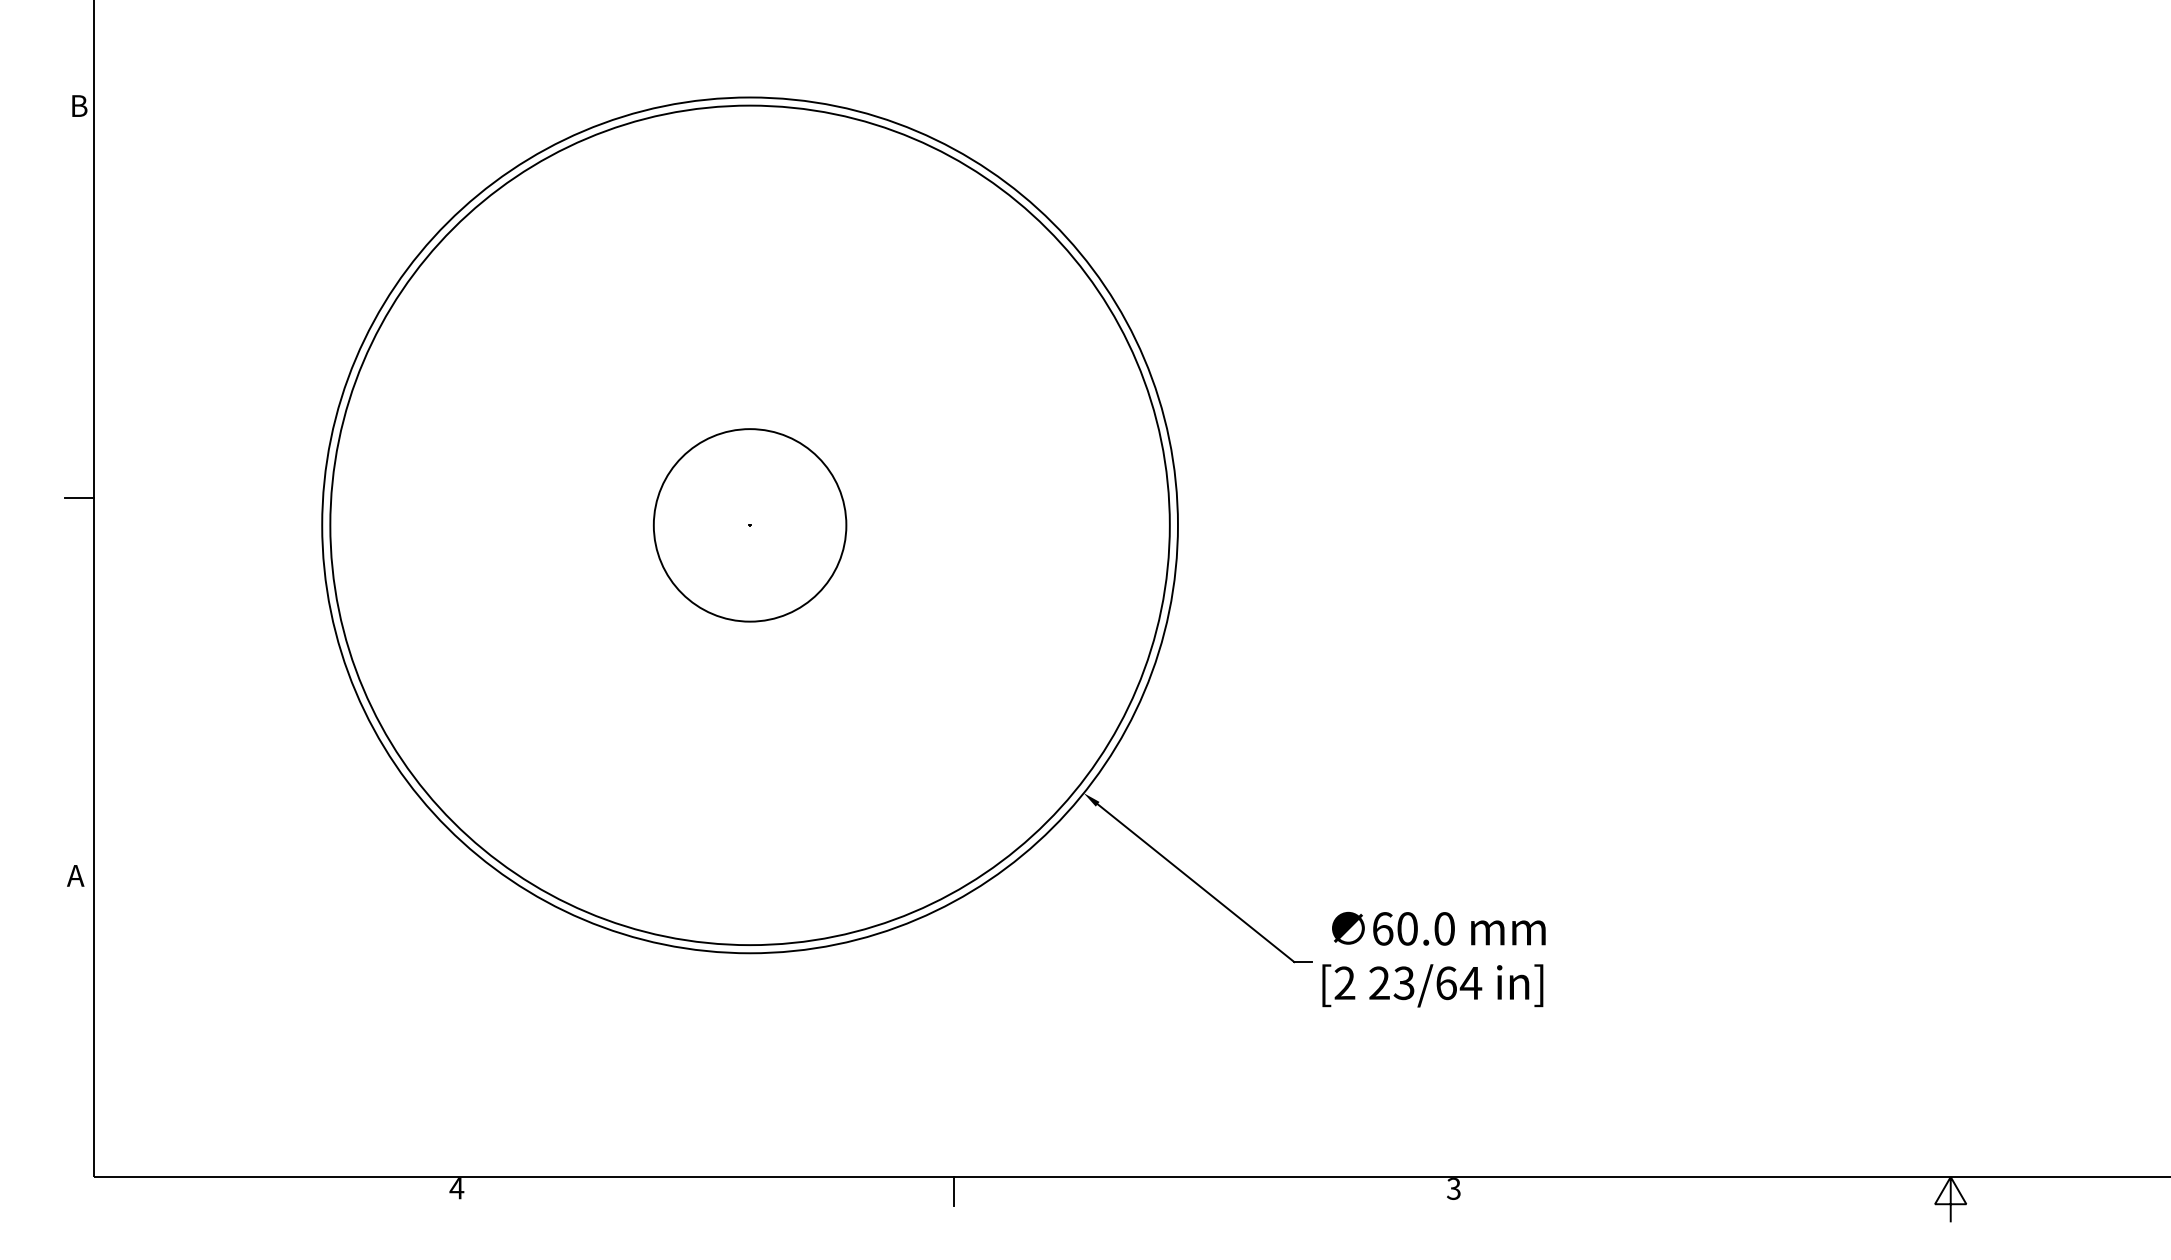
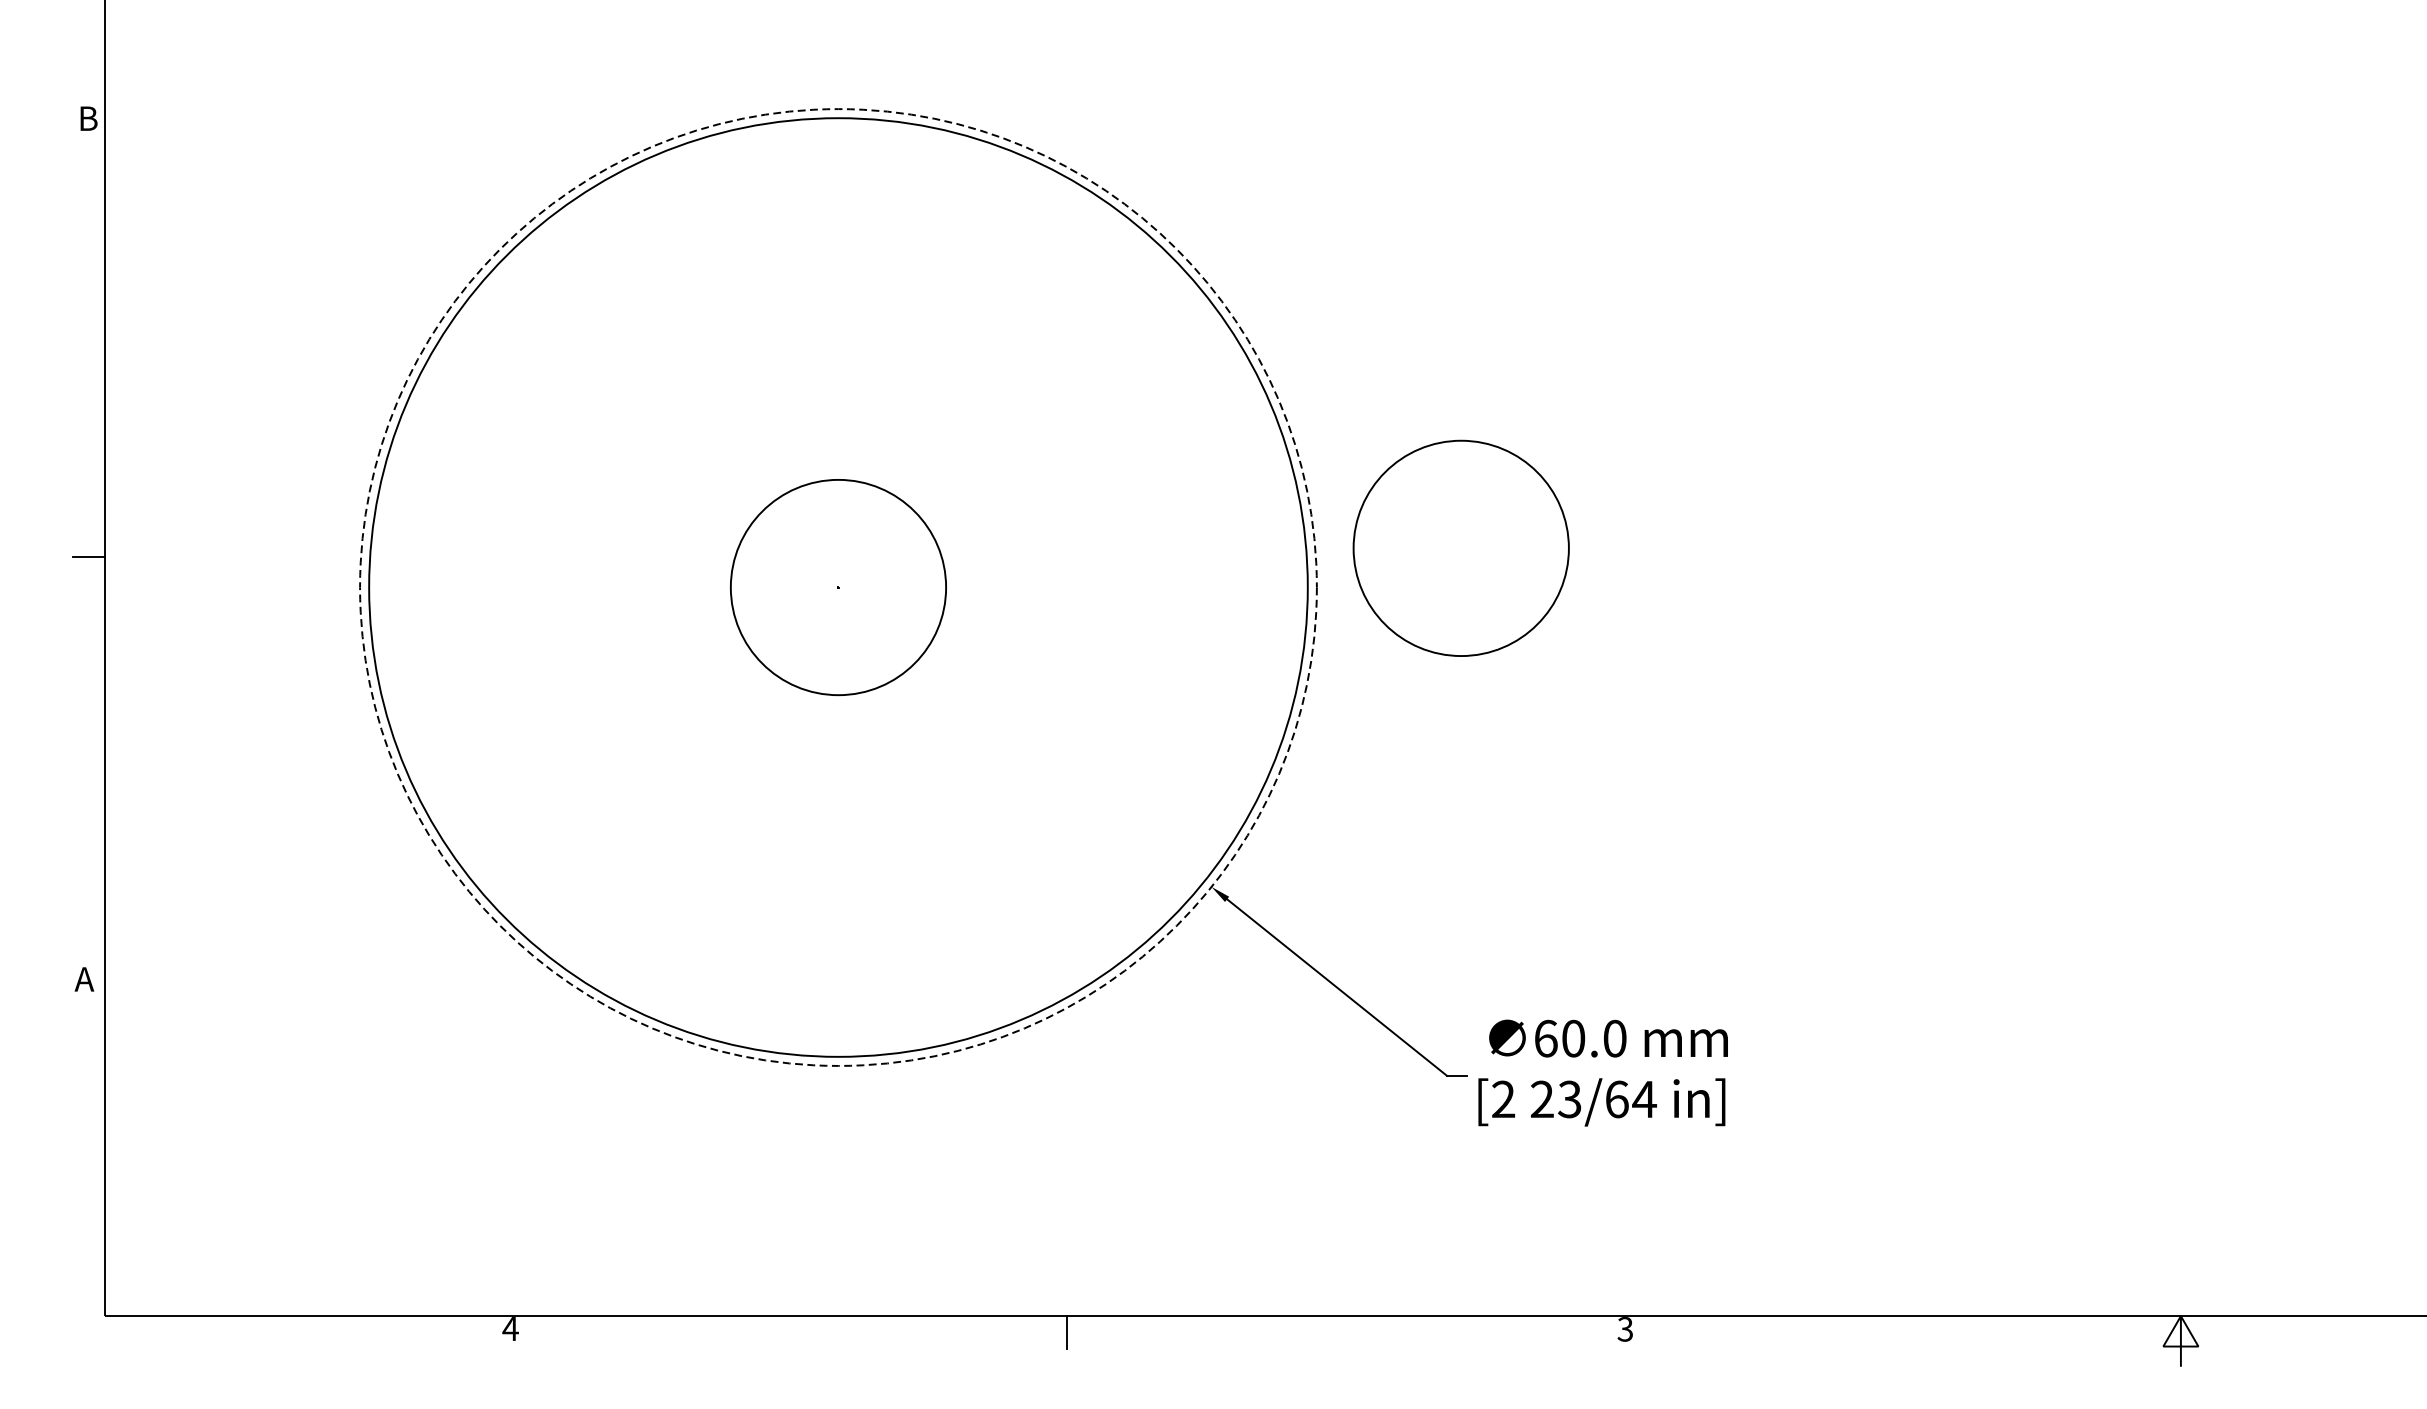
circle: (1306, 490) -> (1460, 548), added
circle: (749, 525) -> (837, 587), solid -> dashed

